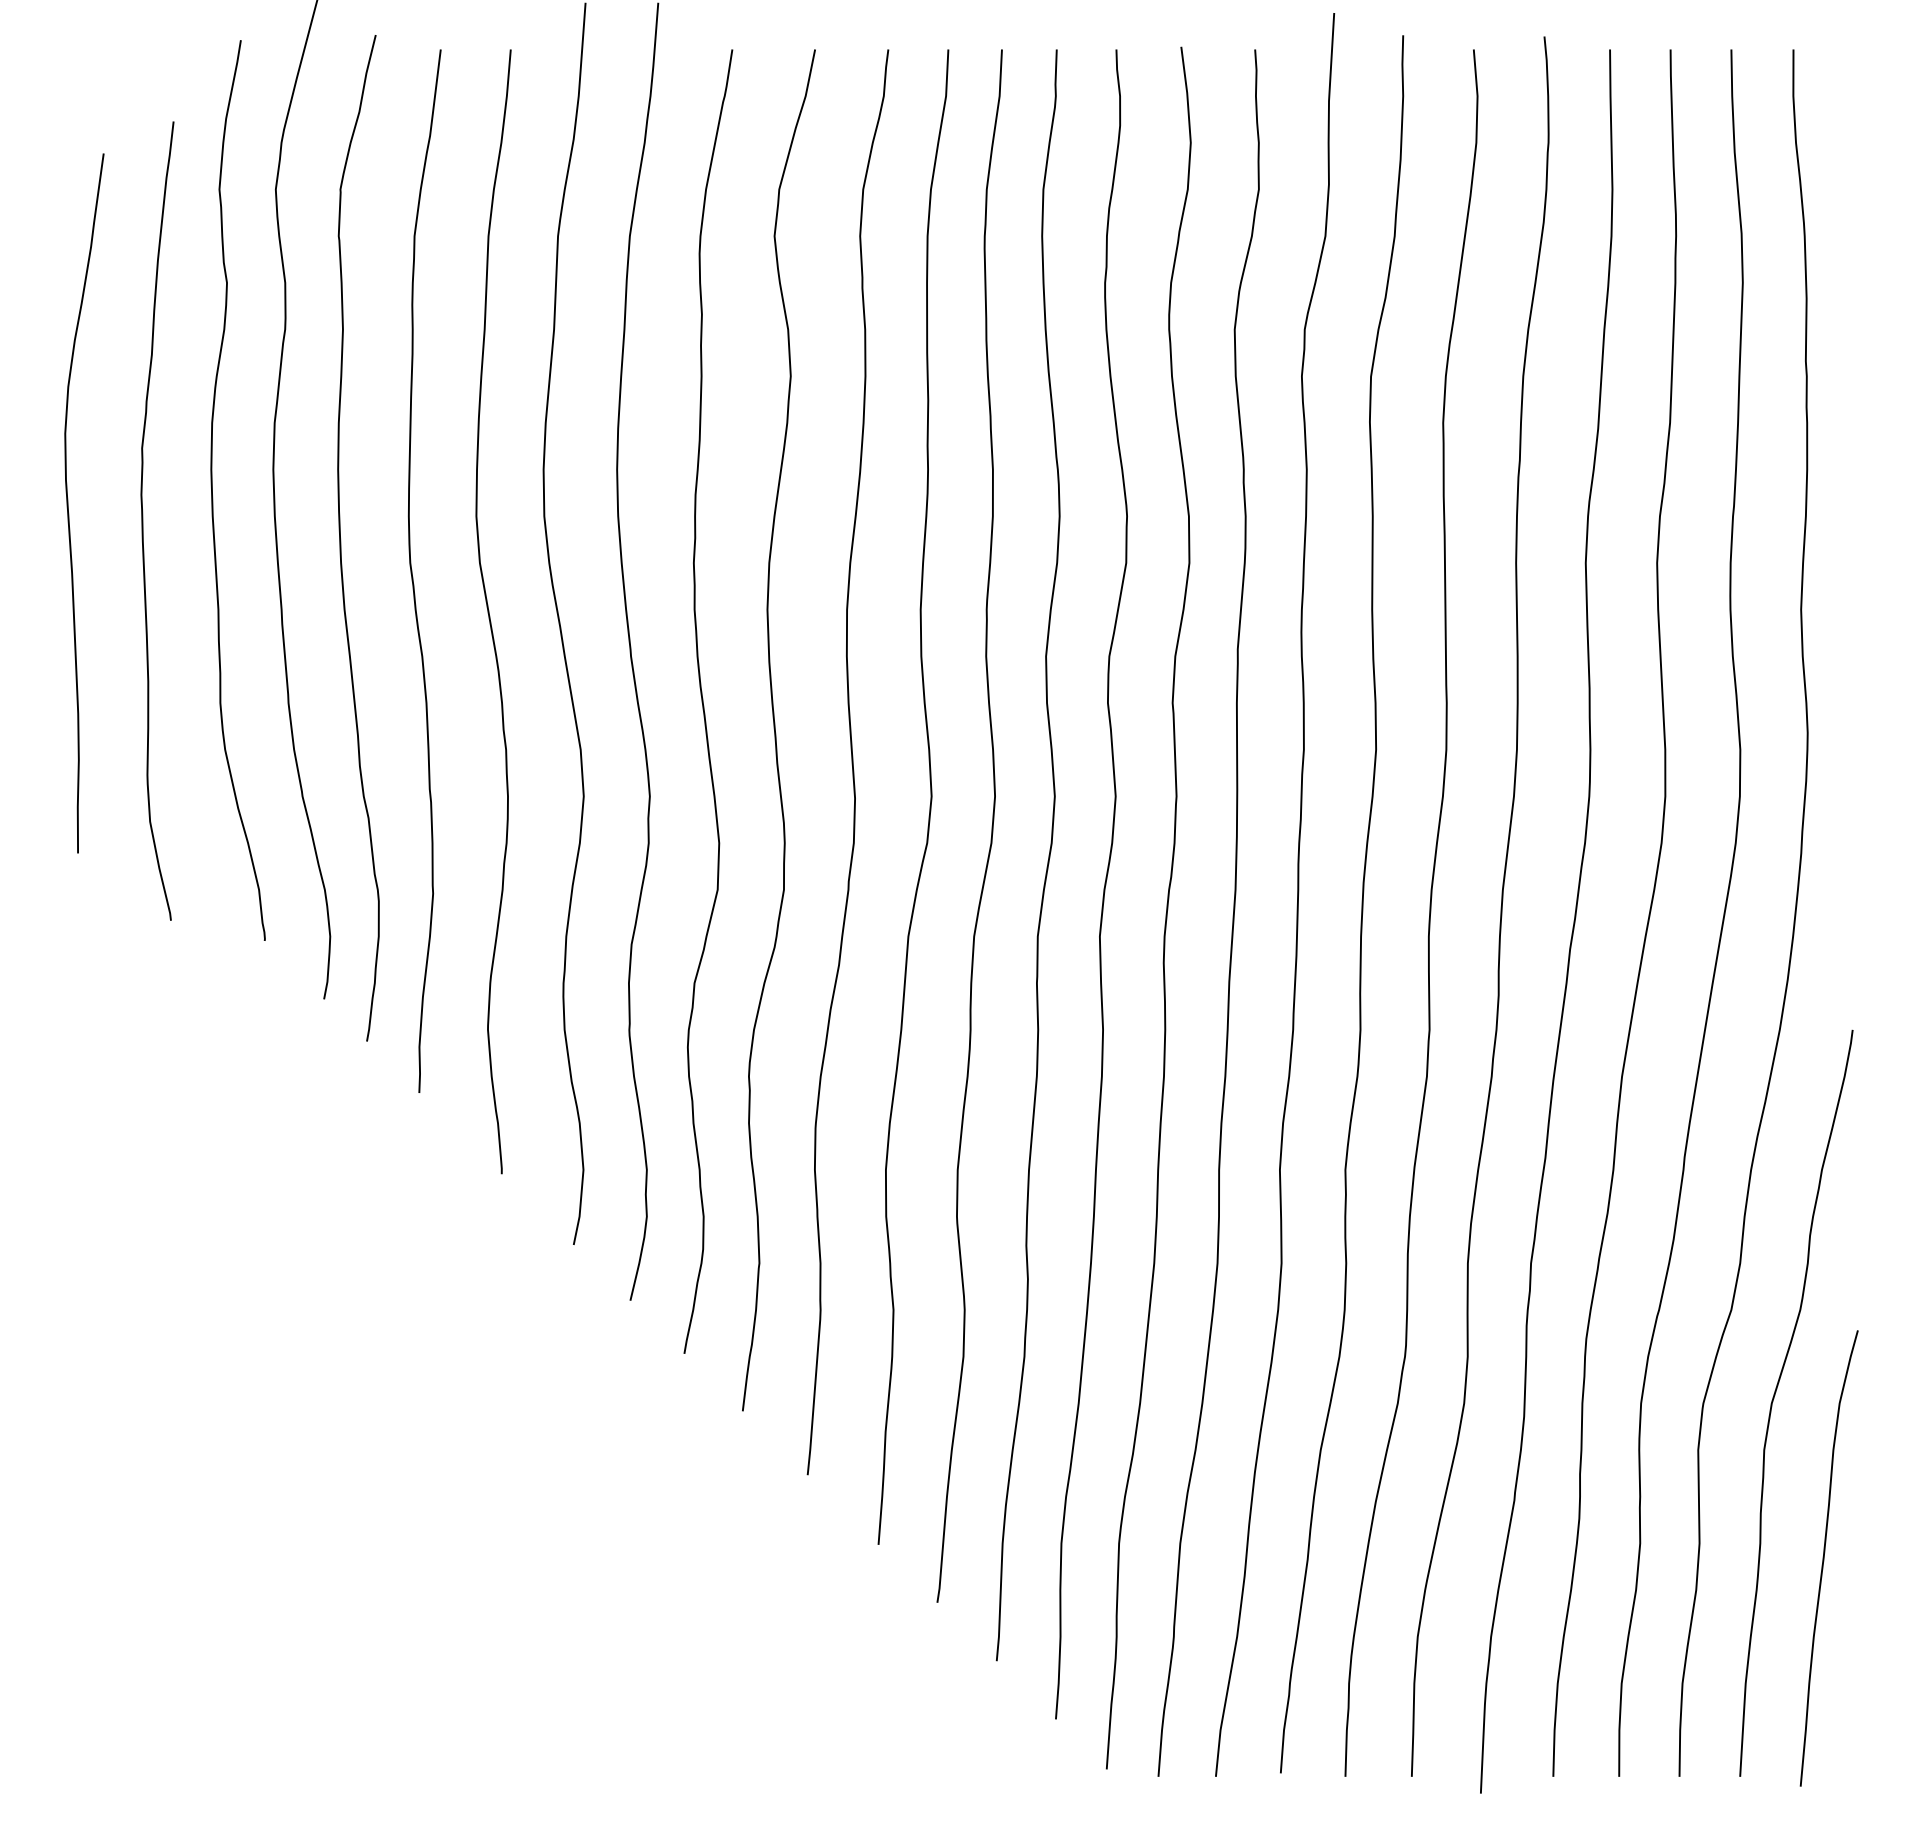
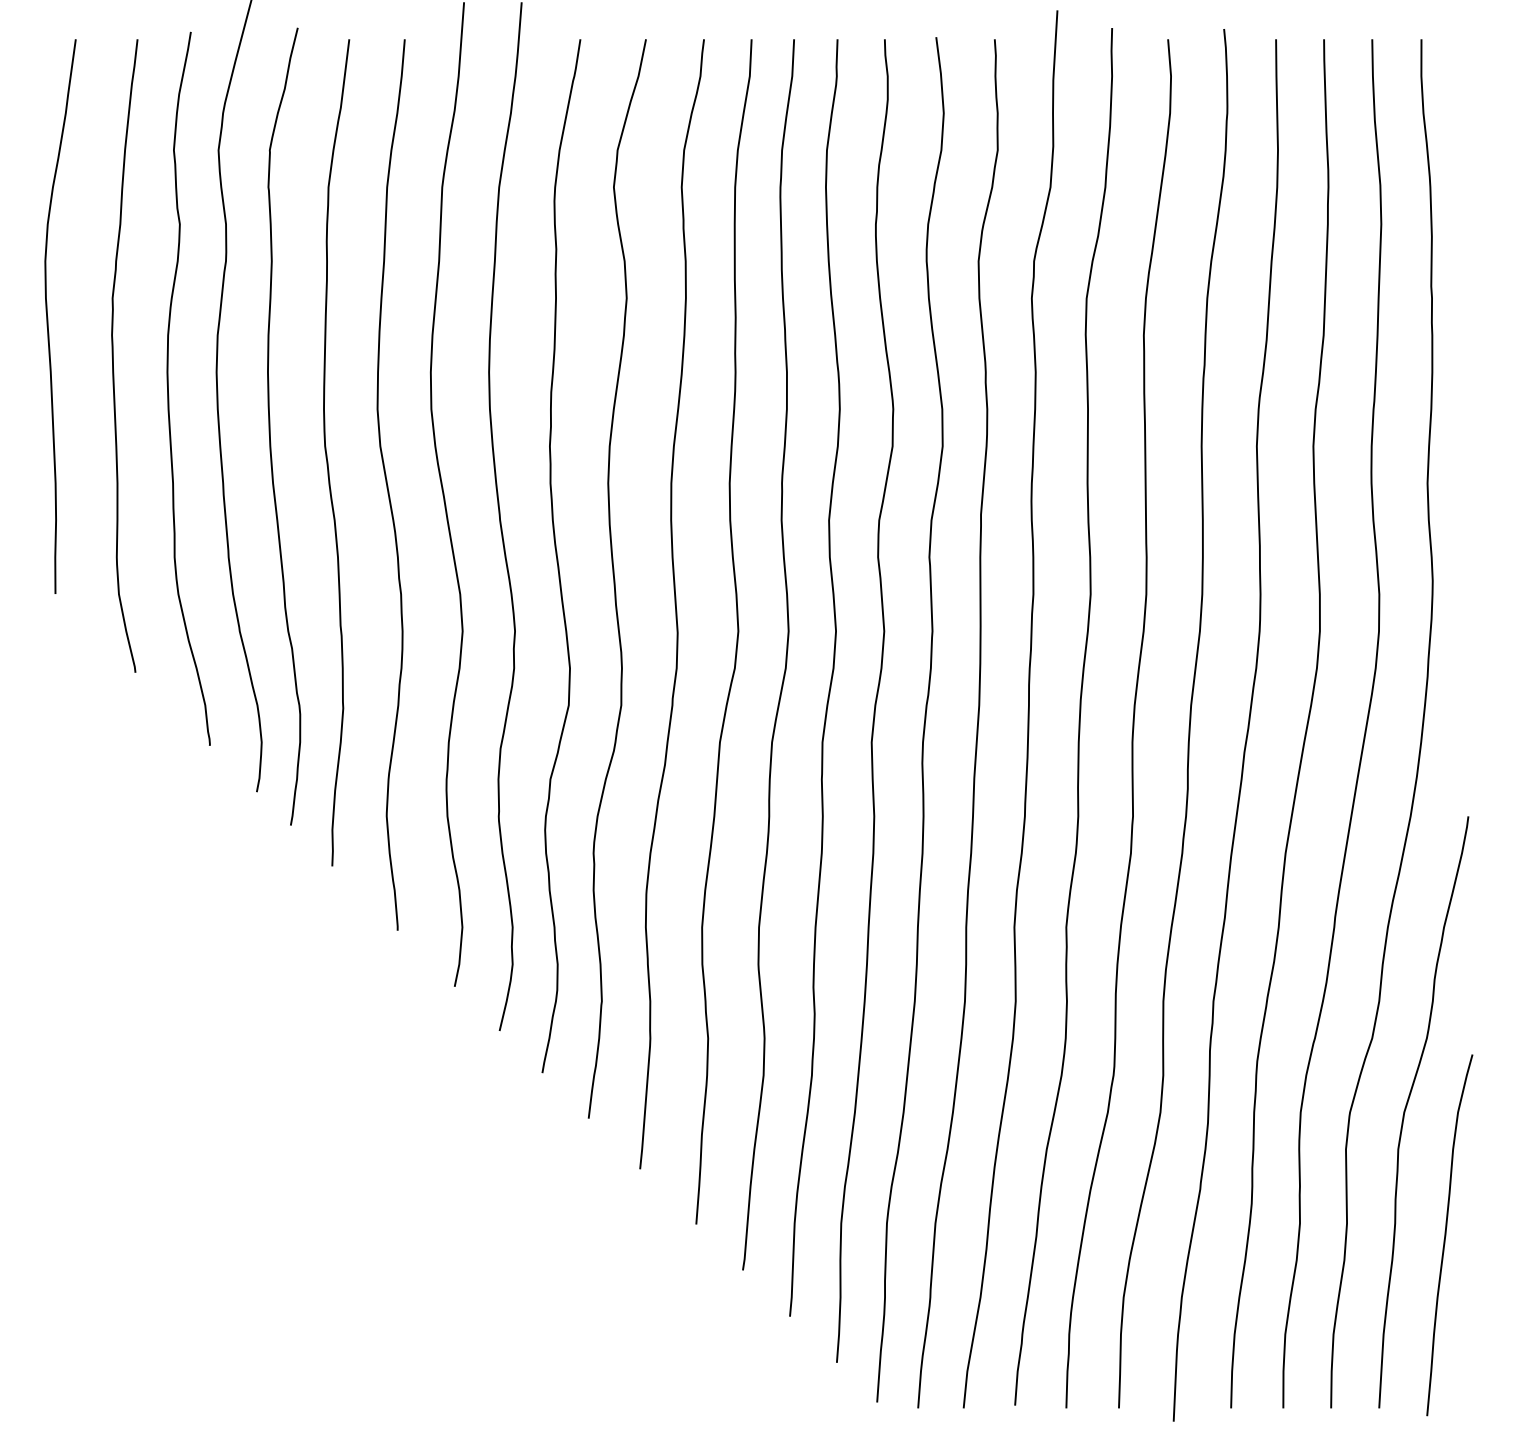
curve: (68, 503) -> (47, 316), moved
curve: (143, 520) -> (113, 355), moved

